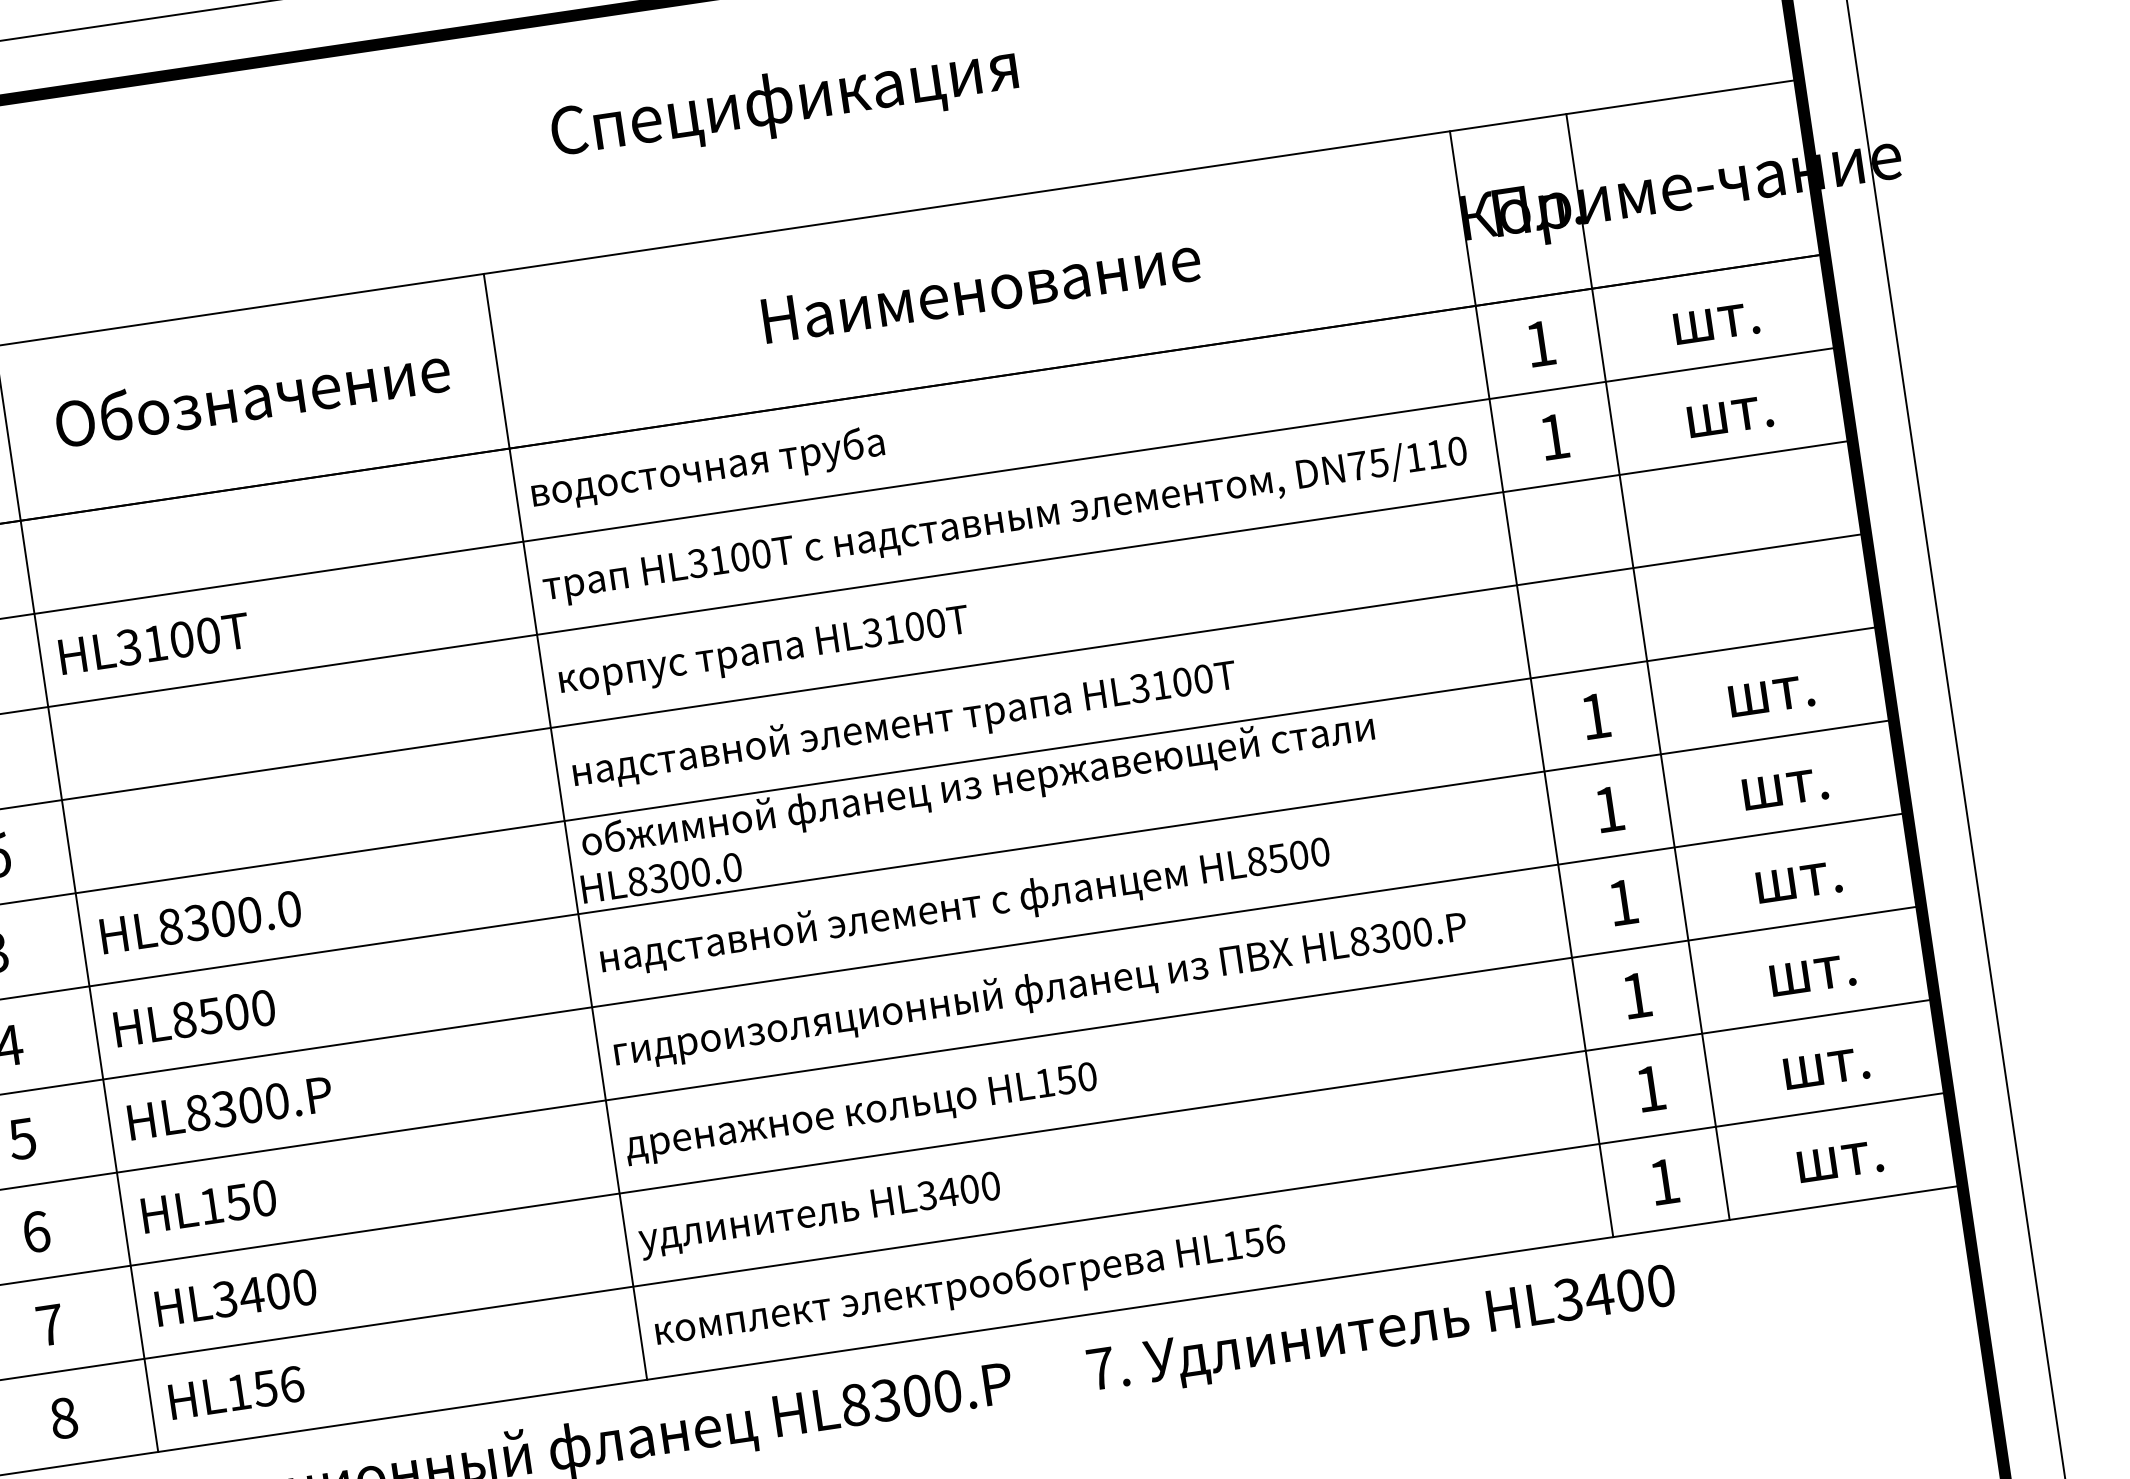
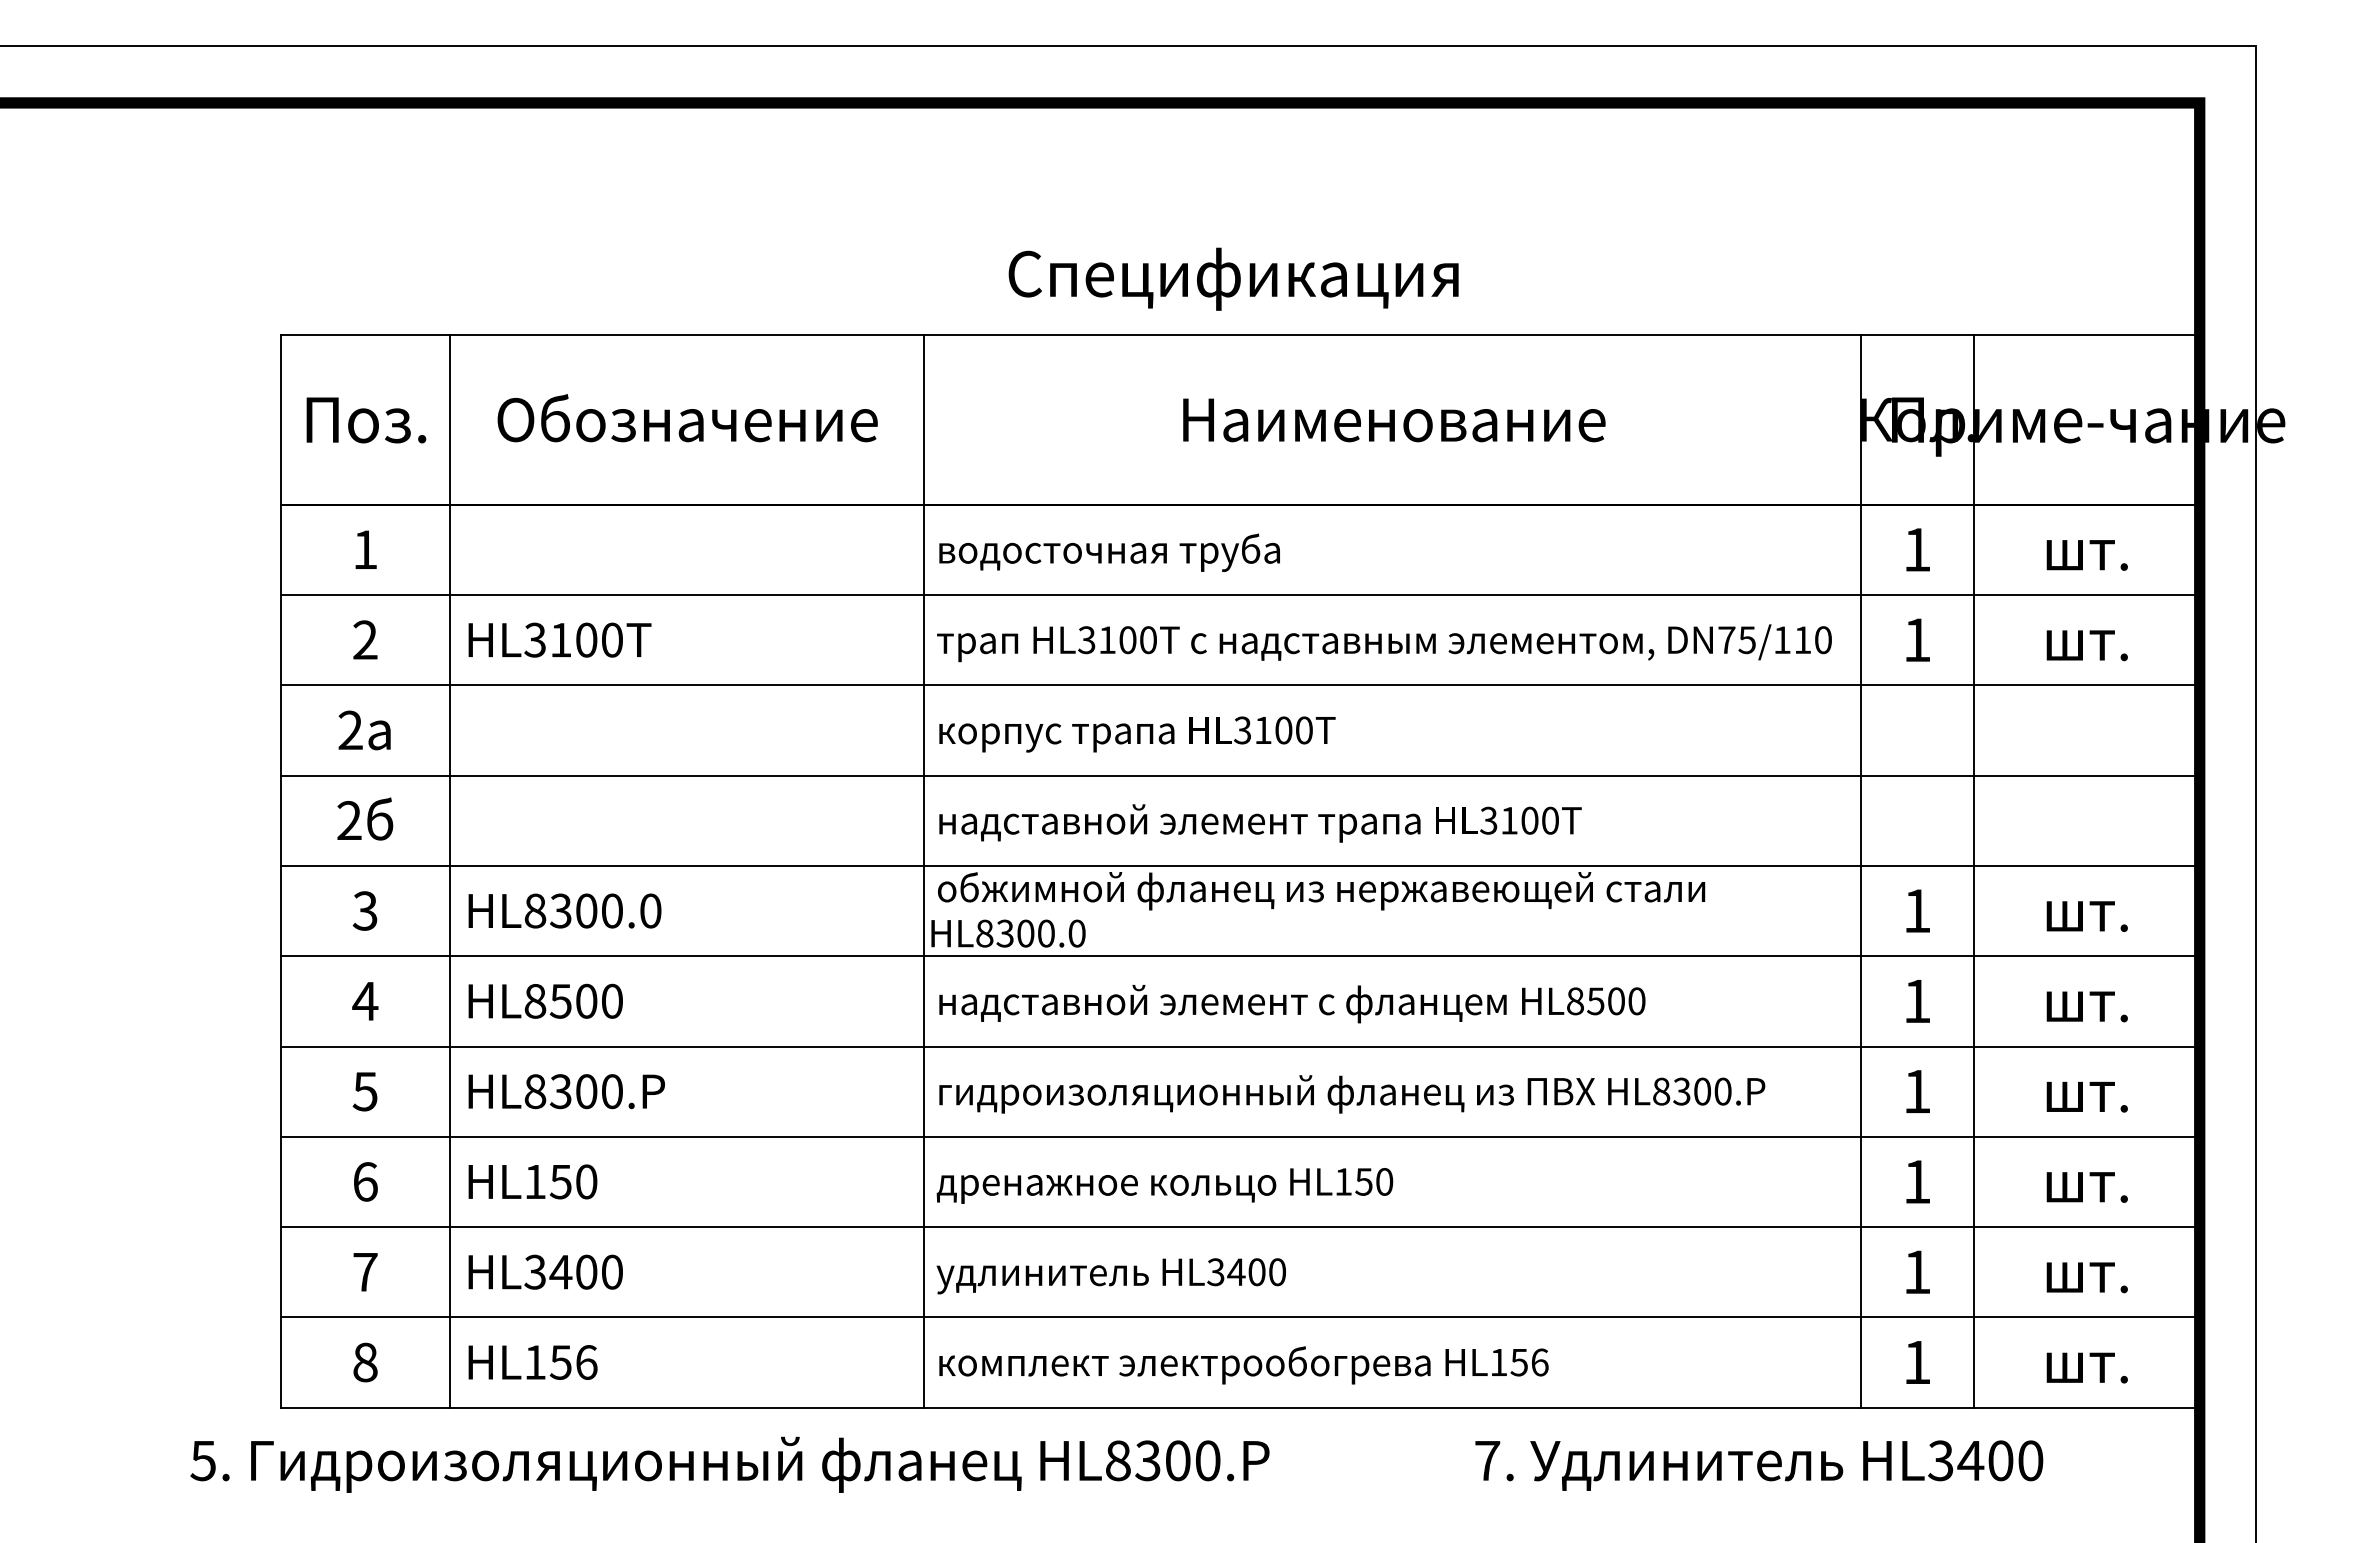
text: (784, 103) -> (1233, 278), moved
text: (1382, 1332) -> (1759, 1465), moved

